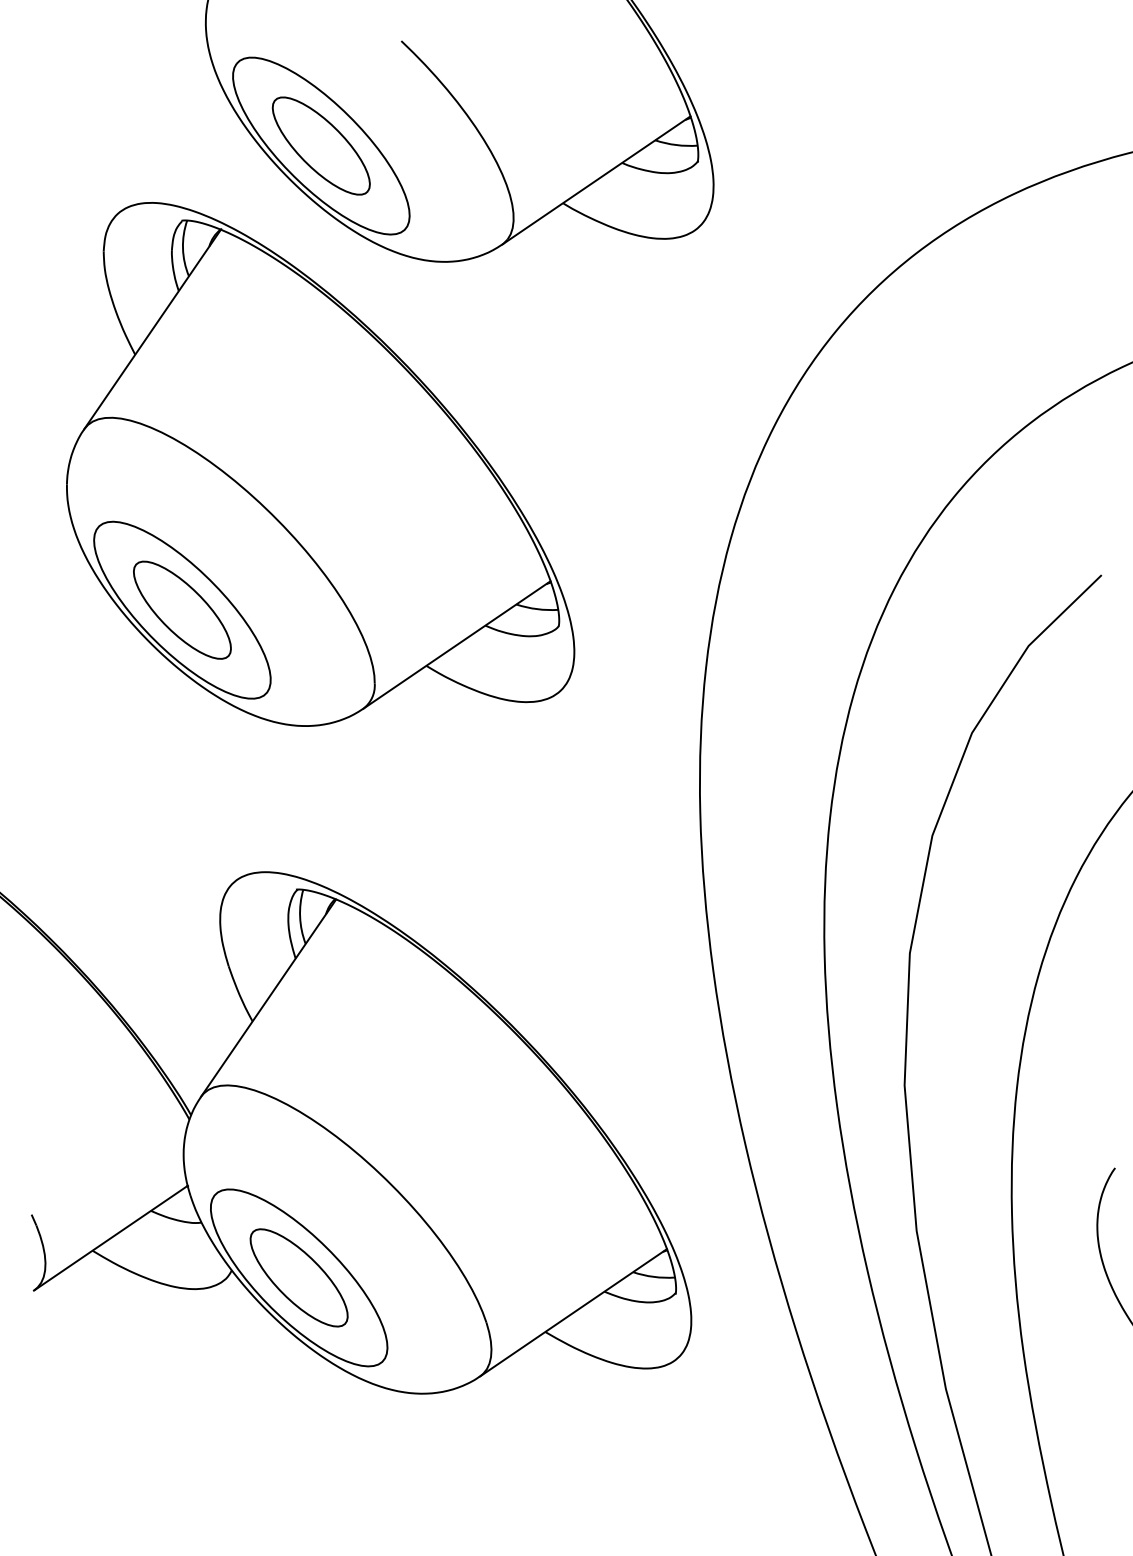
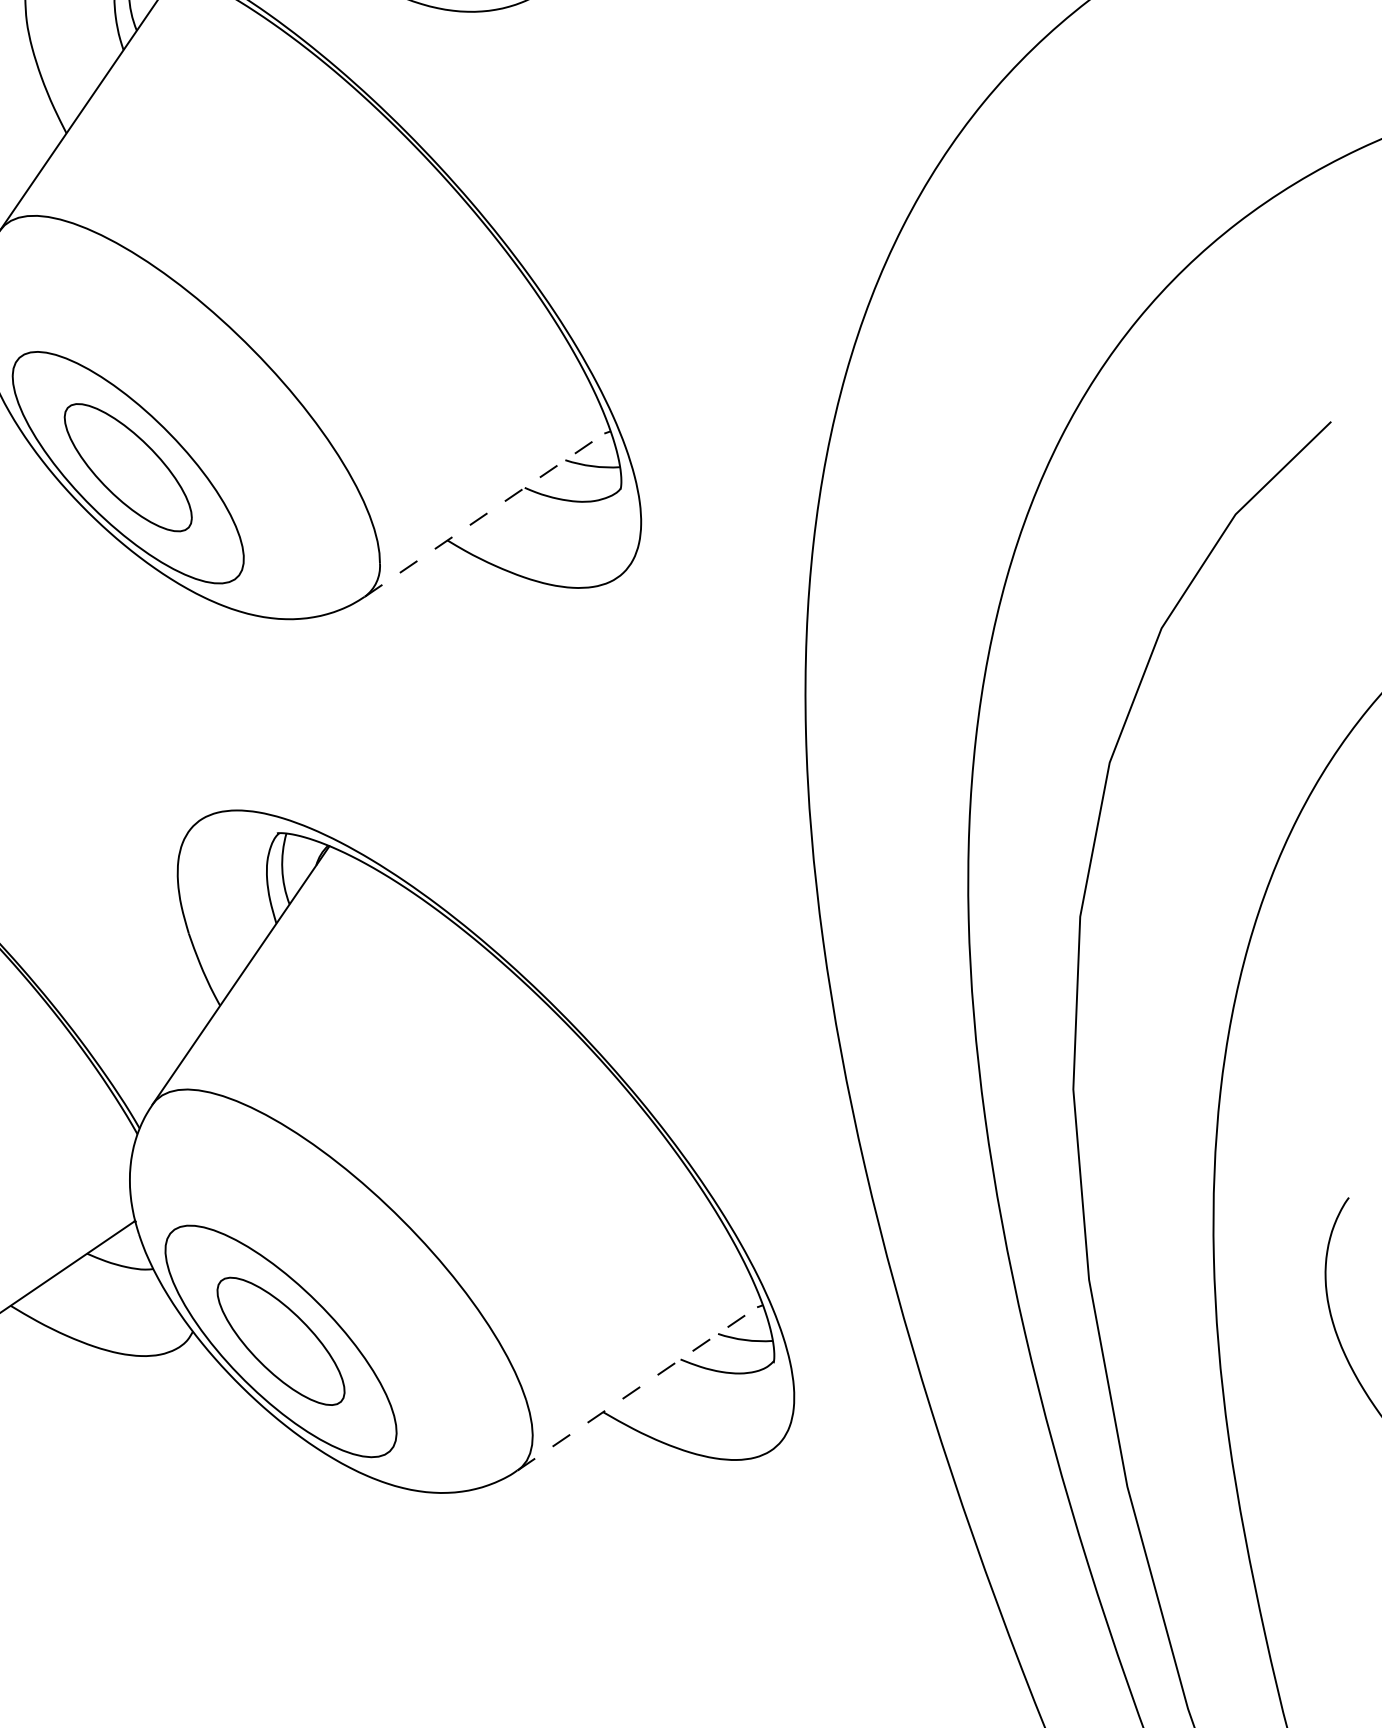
line: (457, 644) -> (488, 512), solid -> dashed
line: (573, 1312) -> (640, 1386), solid -> dashed

